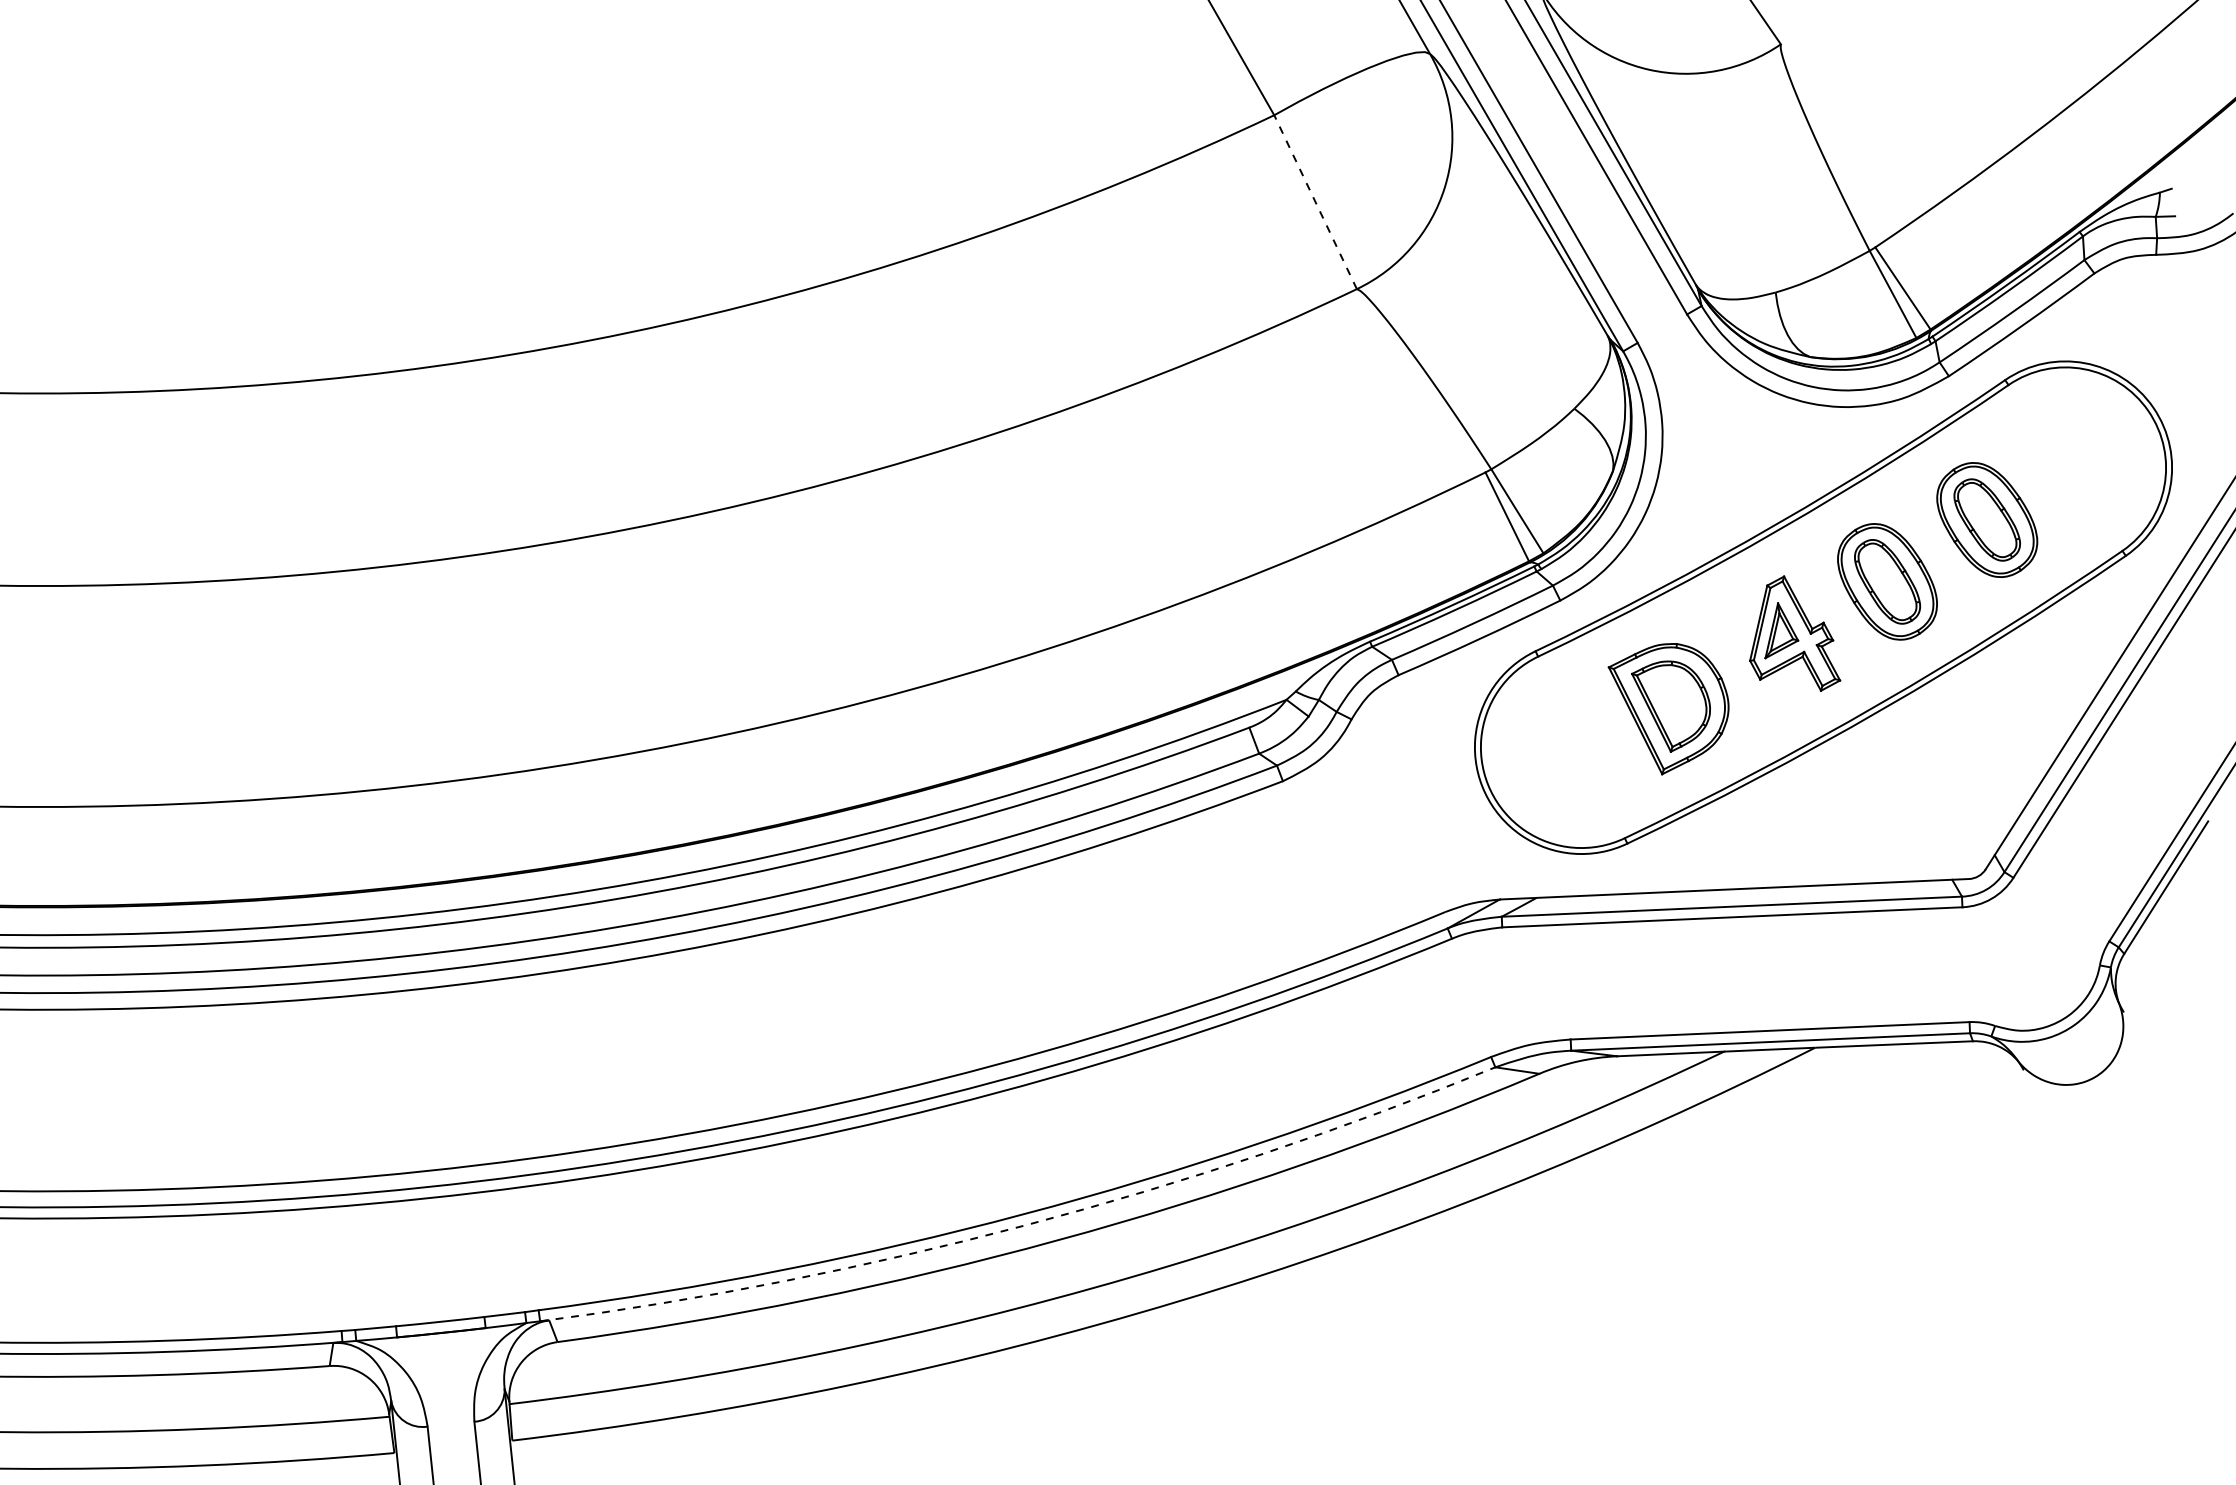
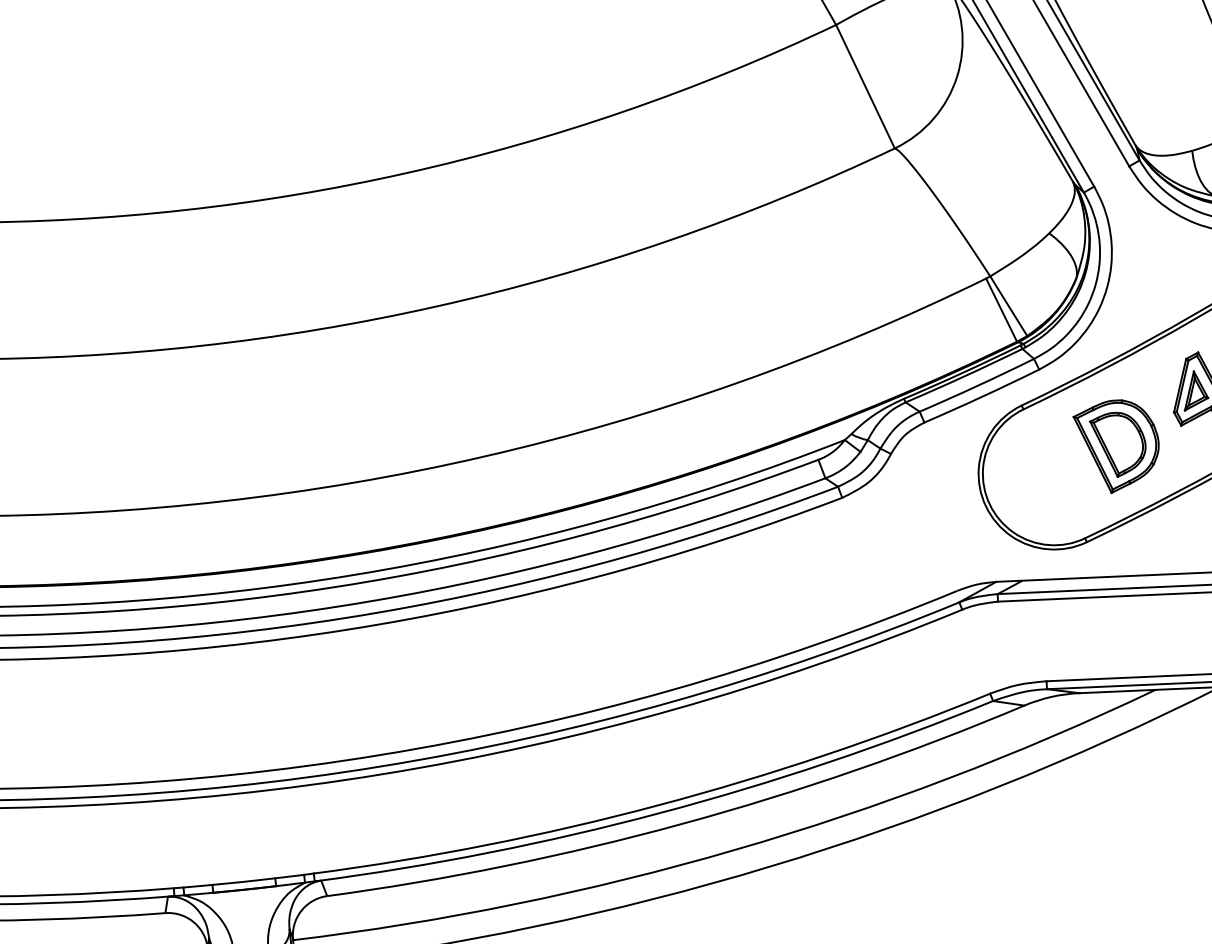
line: (1315, 201) -> (865, 86), dashed -> solid
arc: (1025, 1225) -> (659, 813), dashed -> solid

